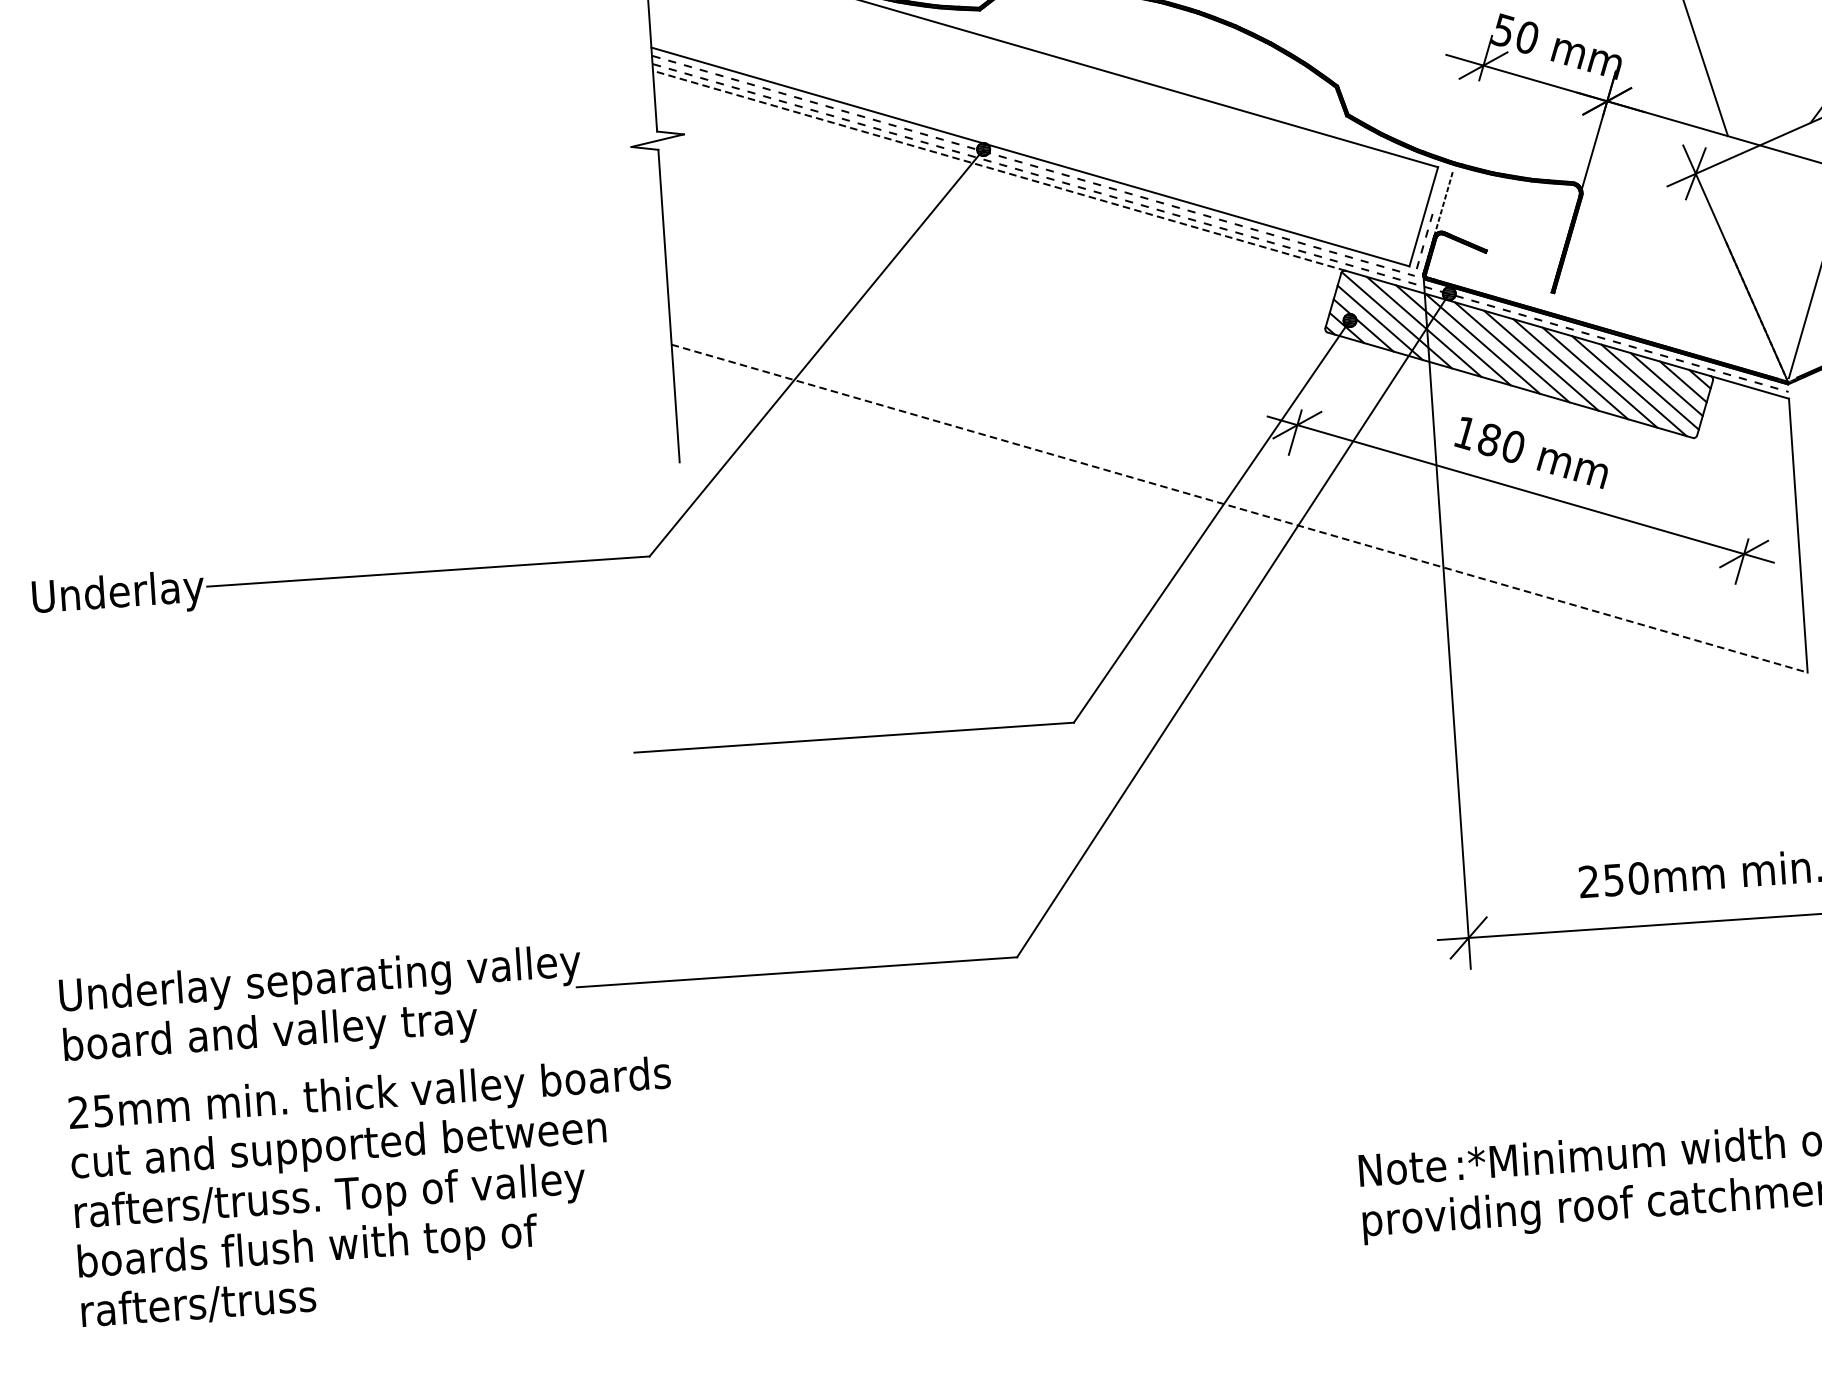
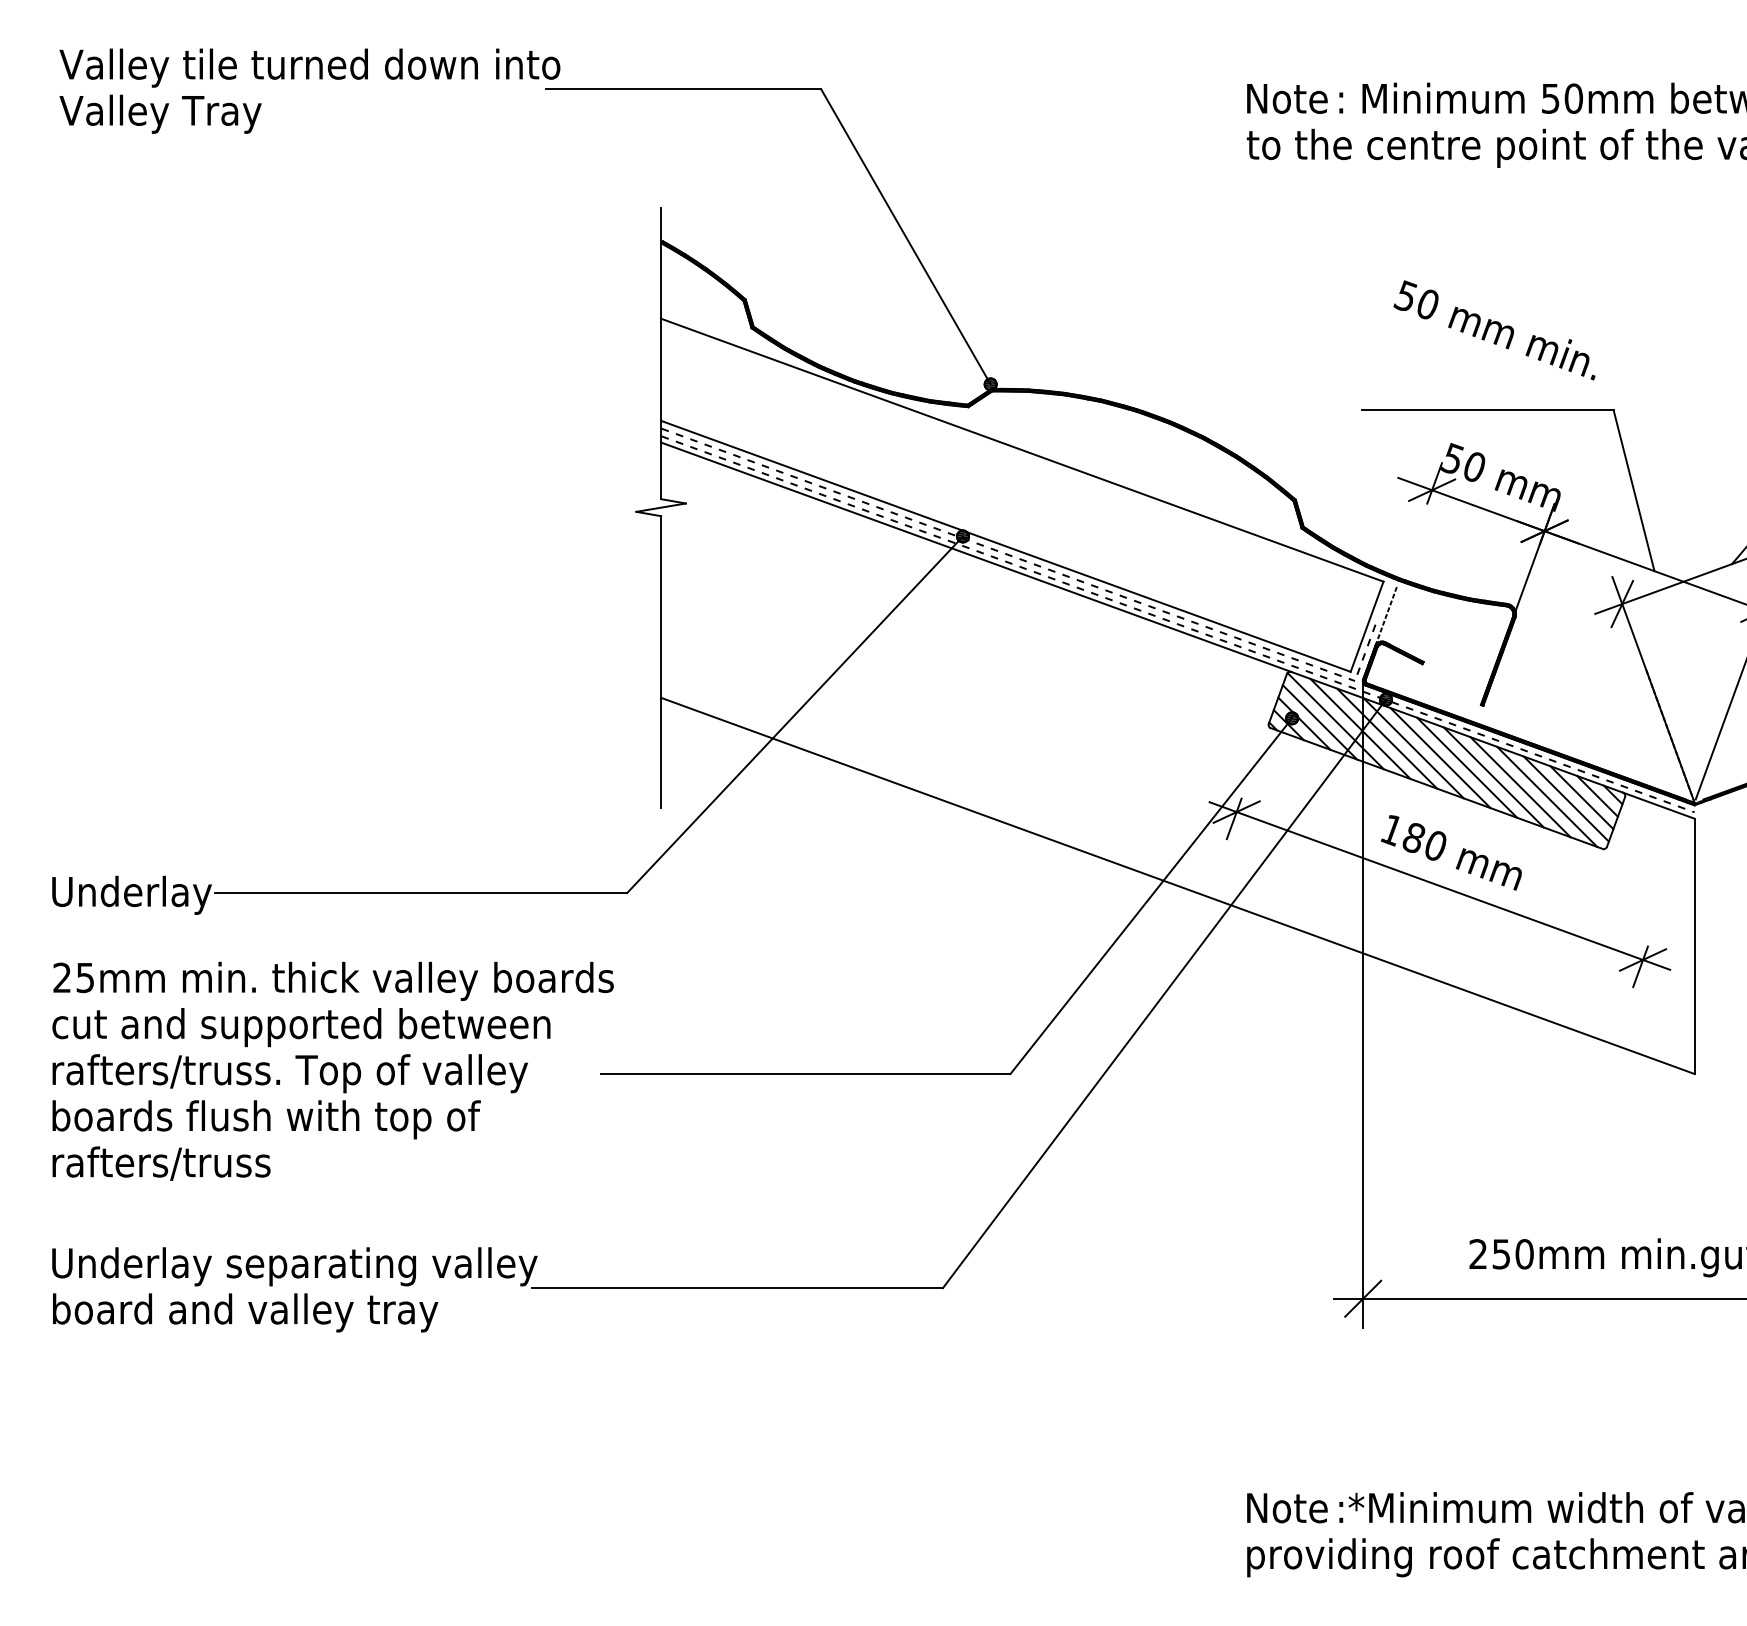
line: (998, 171) -> (975, 557), dashed -> solid
line: (1239, 508) -> (1177, 885), dashed -> solid
text: (375, 1192) -> (332, 1070), moved

